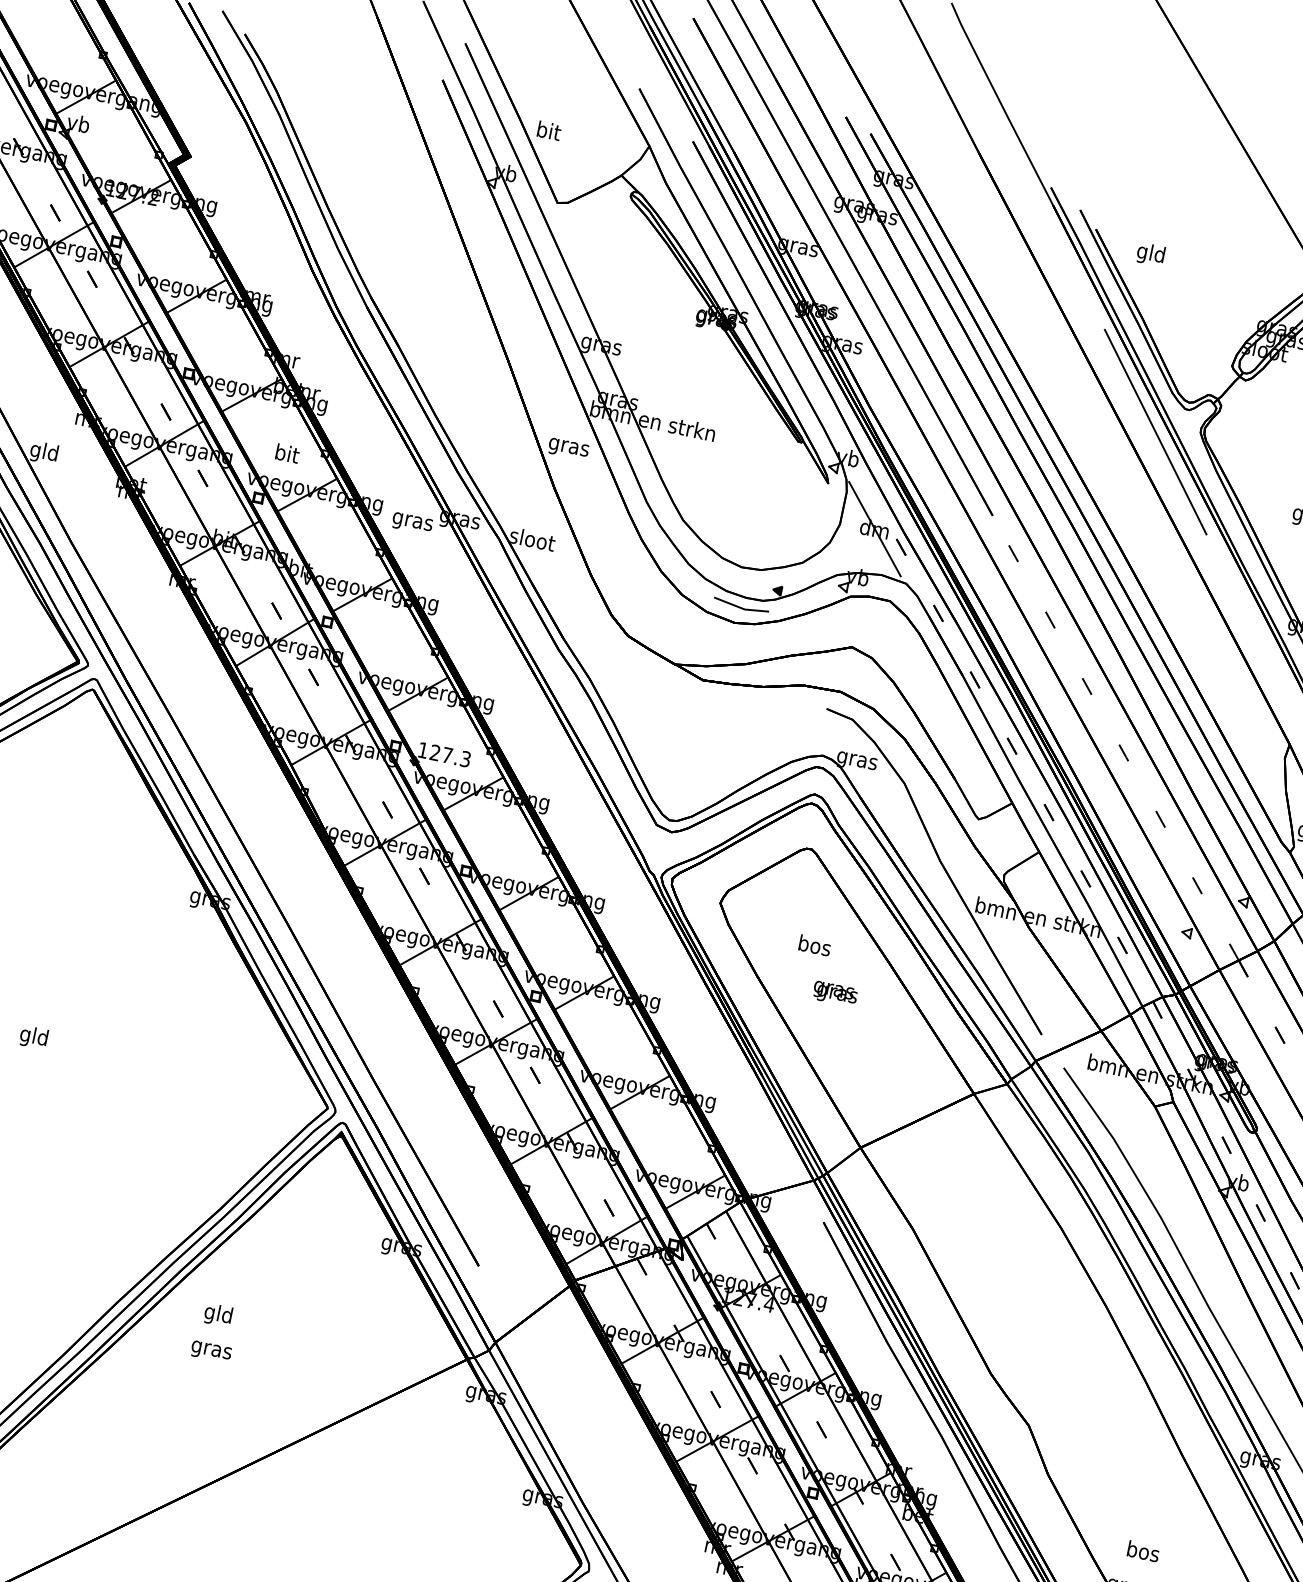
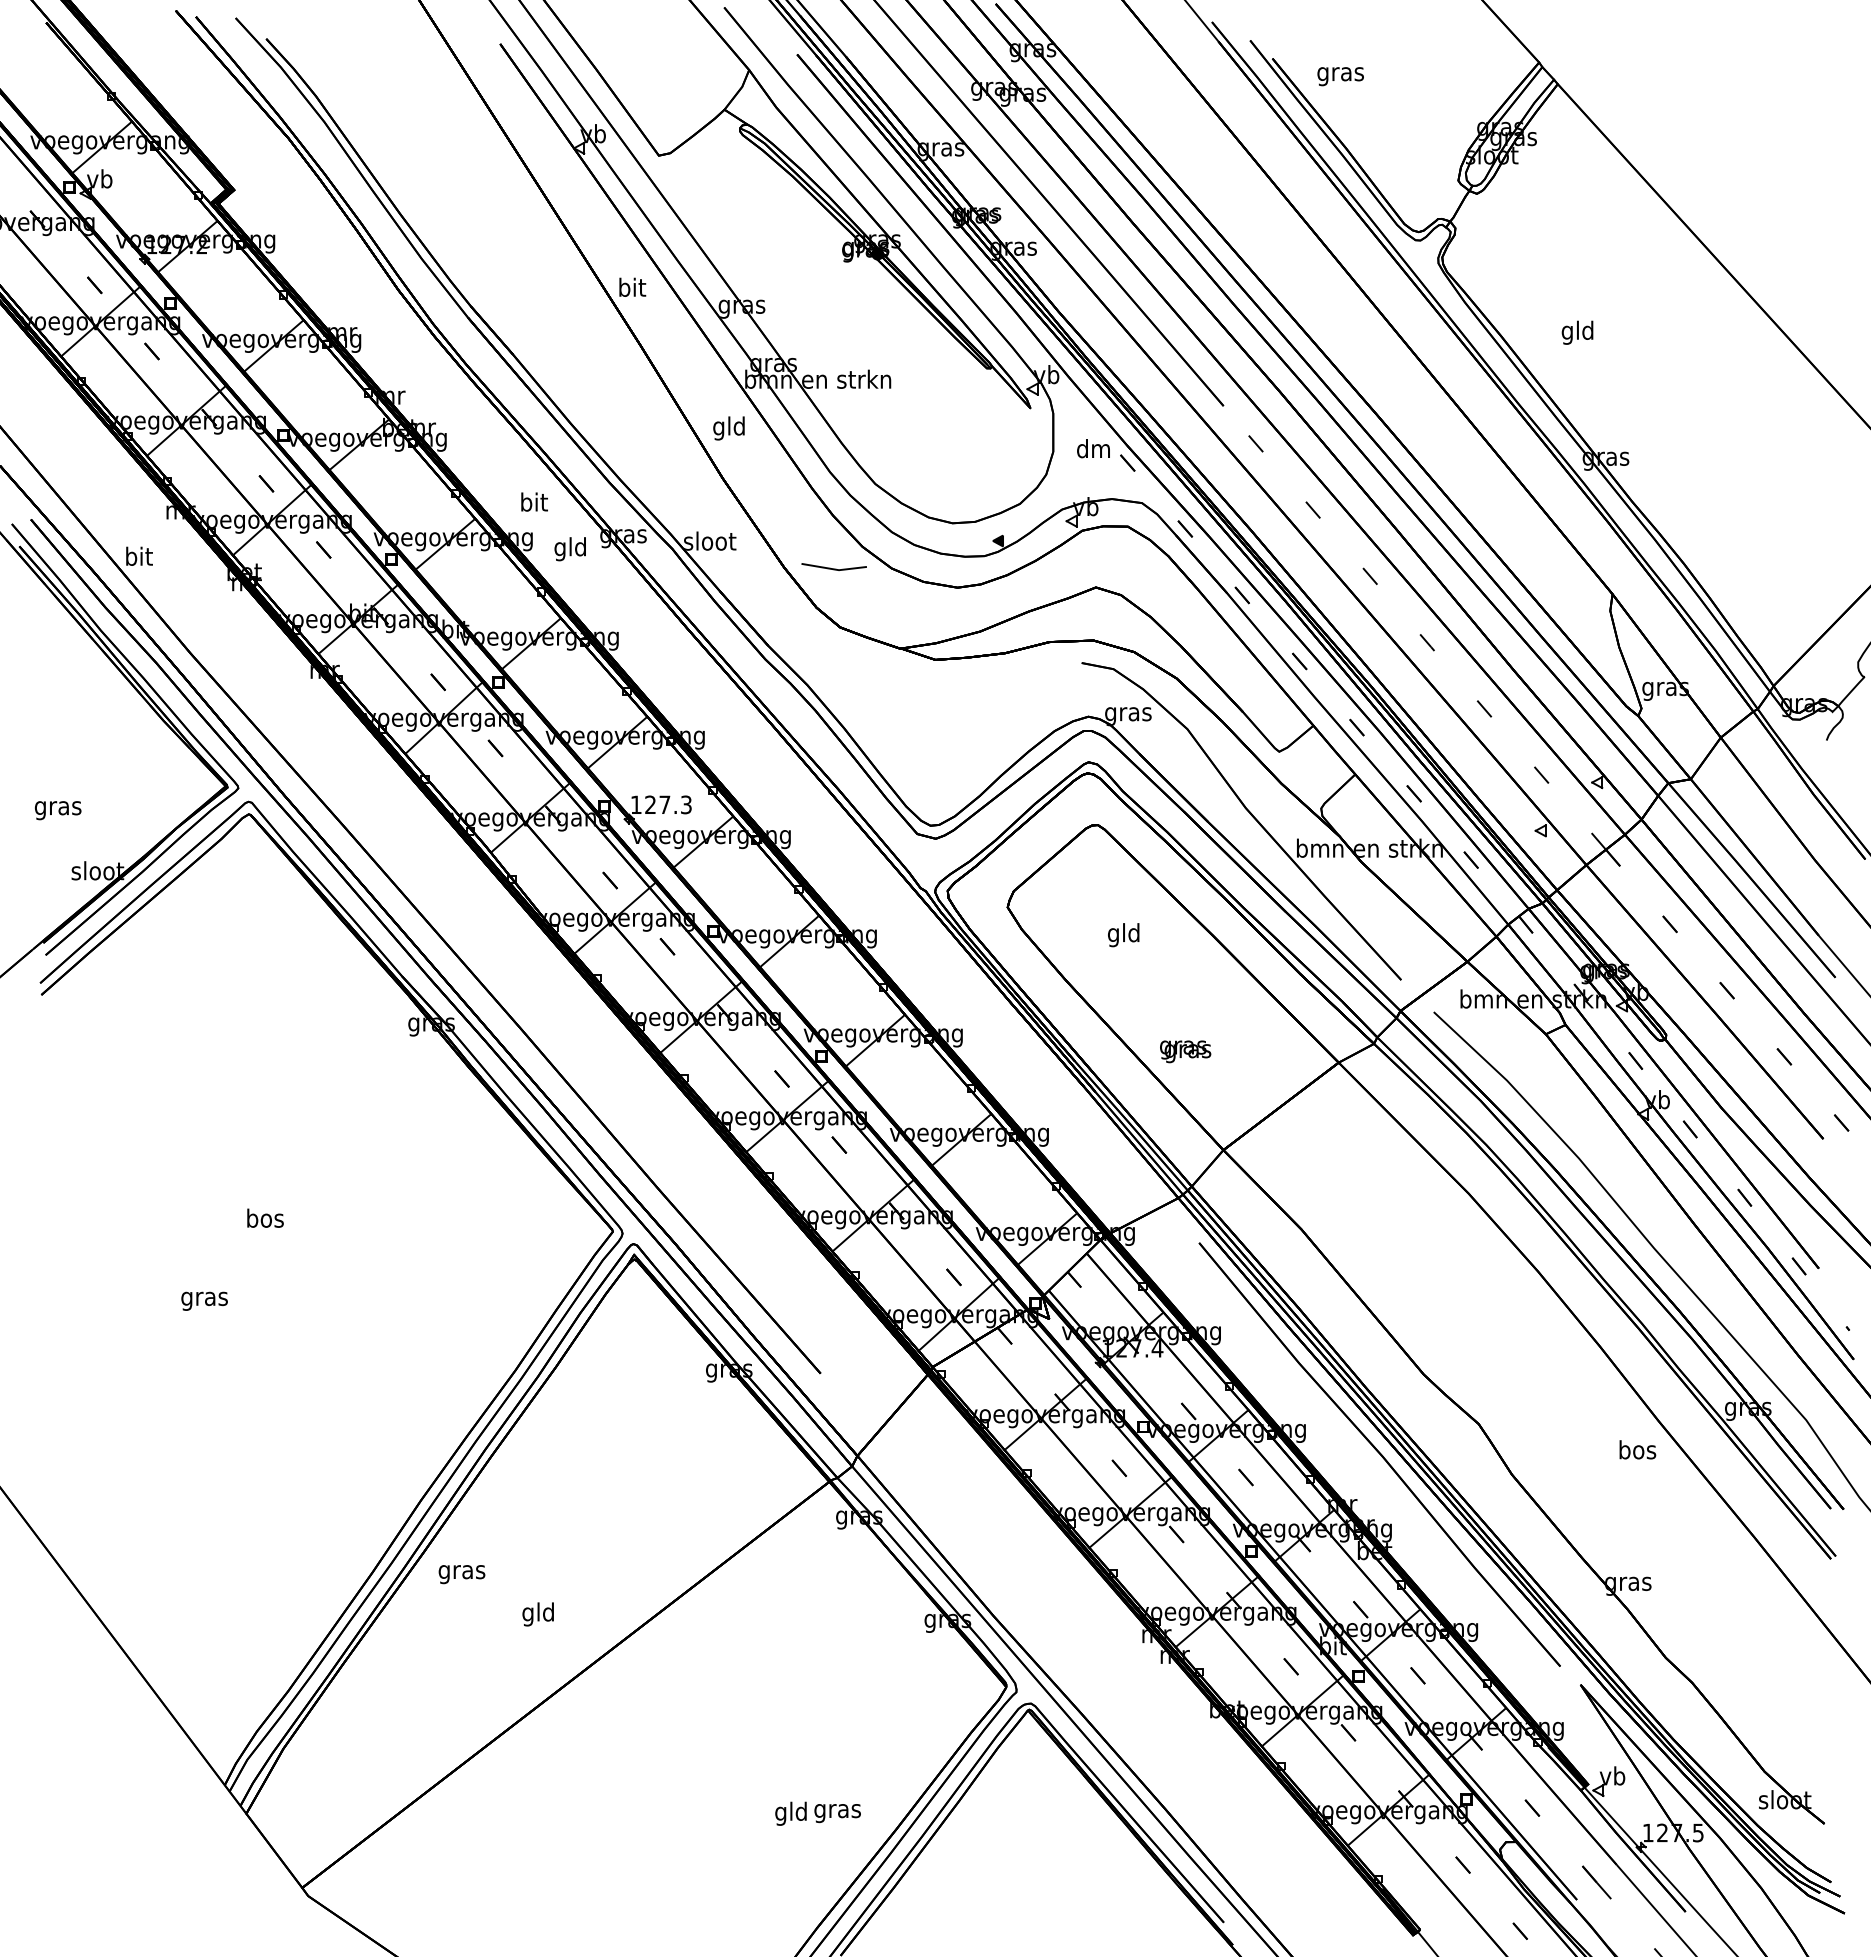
text: (549, 130) -> (632, 286), moved
text: (1150, 254) -> (1340, 74), gld -> gras
line: (1155, 431) -> (1387, 272), removed
text: (569, 447) -> (729, 428), gras -> gld
text: (44, 452) -> (138, 558), gld -> bit
text: (287, 453) -> (534, 501), moved
text: (412, 521) -> (570, 549), gras -> gld
line: (874, 528) -> (1093, 448), removed
line: (740, 607) -> (833, 568), moved
text: (814, 947) -> (1124, 935), bos -> gld
text: (835, 993) -> (1185, 1051), moved
text: (34, 1037) -> (265, 1220), gld -> bos
text: (217, 1315) -> (537, 1614), moved
text: (210, 1351) -> (461, 1574), moved
text: (1143, 1551) -> (1637, 1449), moved

